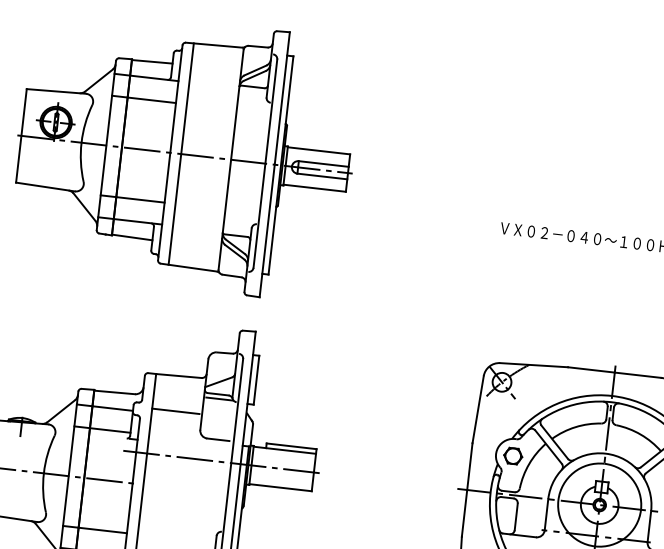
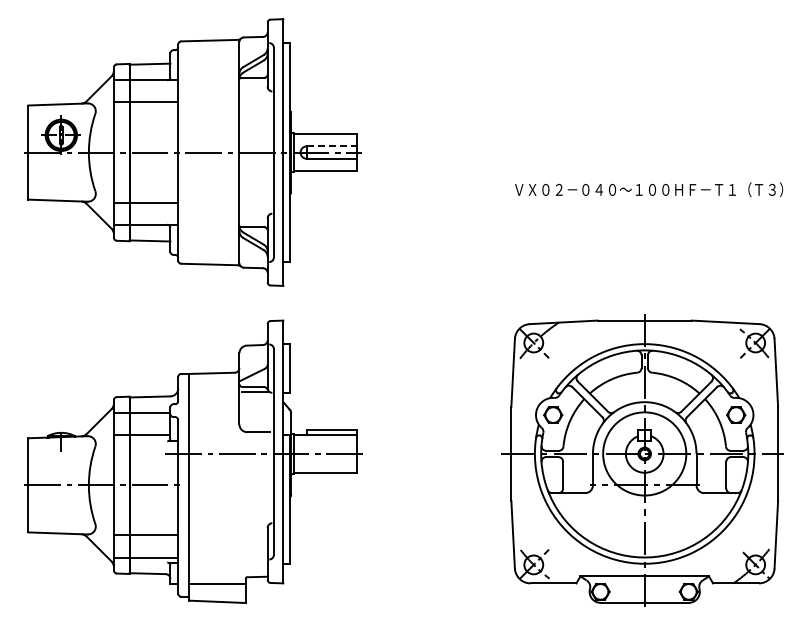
line: (181, 154) -> (189, 152), removed
line: (324, 164) -> (332, 146), solid -> dashed
line: (175, 410) -> (212, 408), removed

